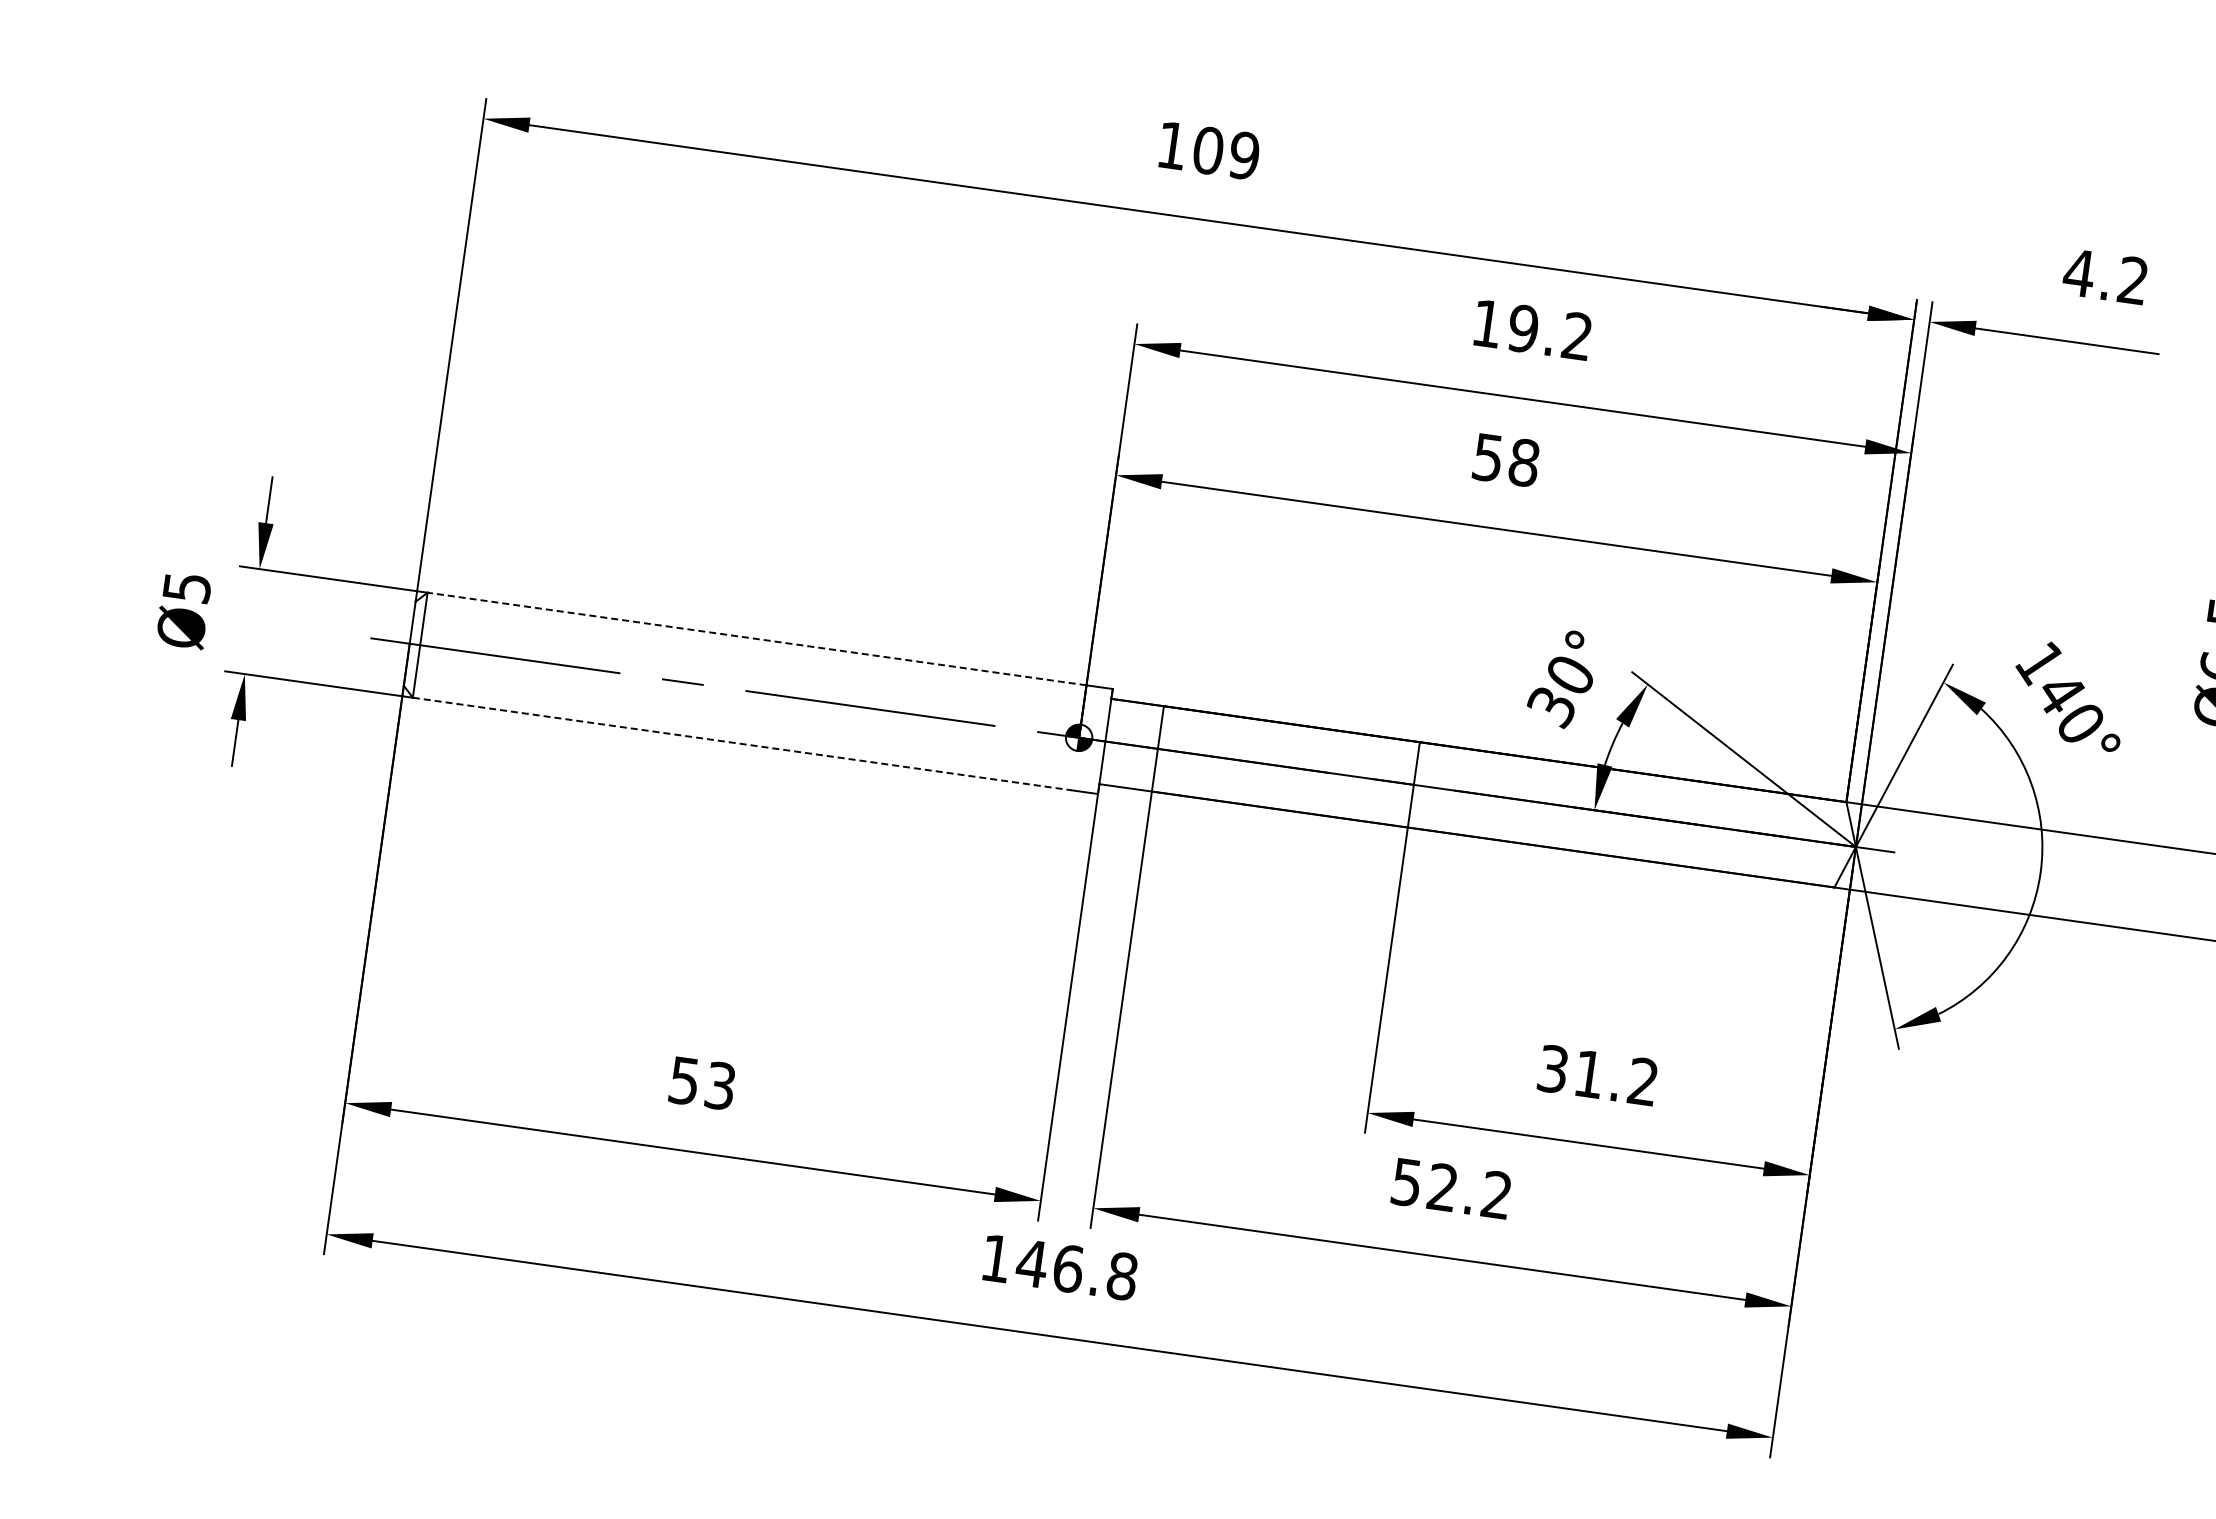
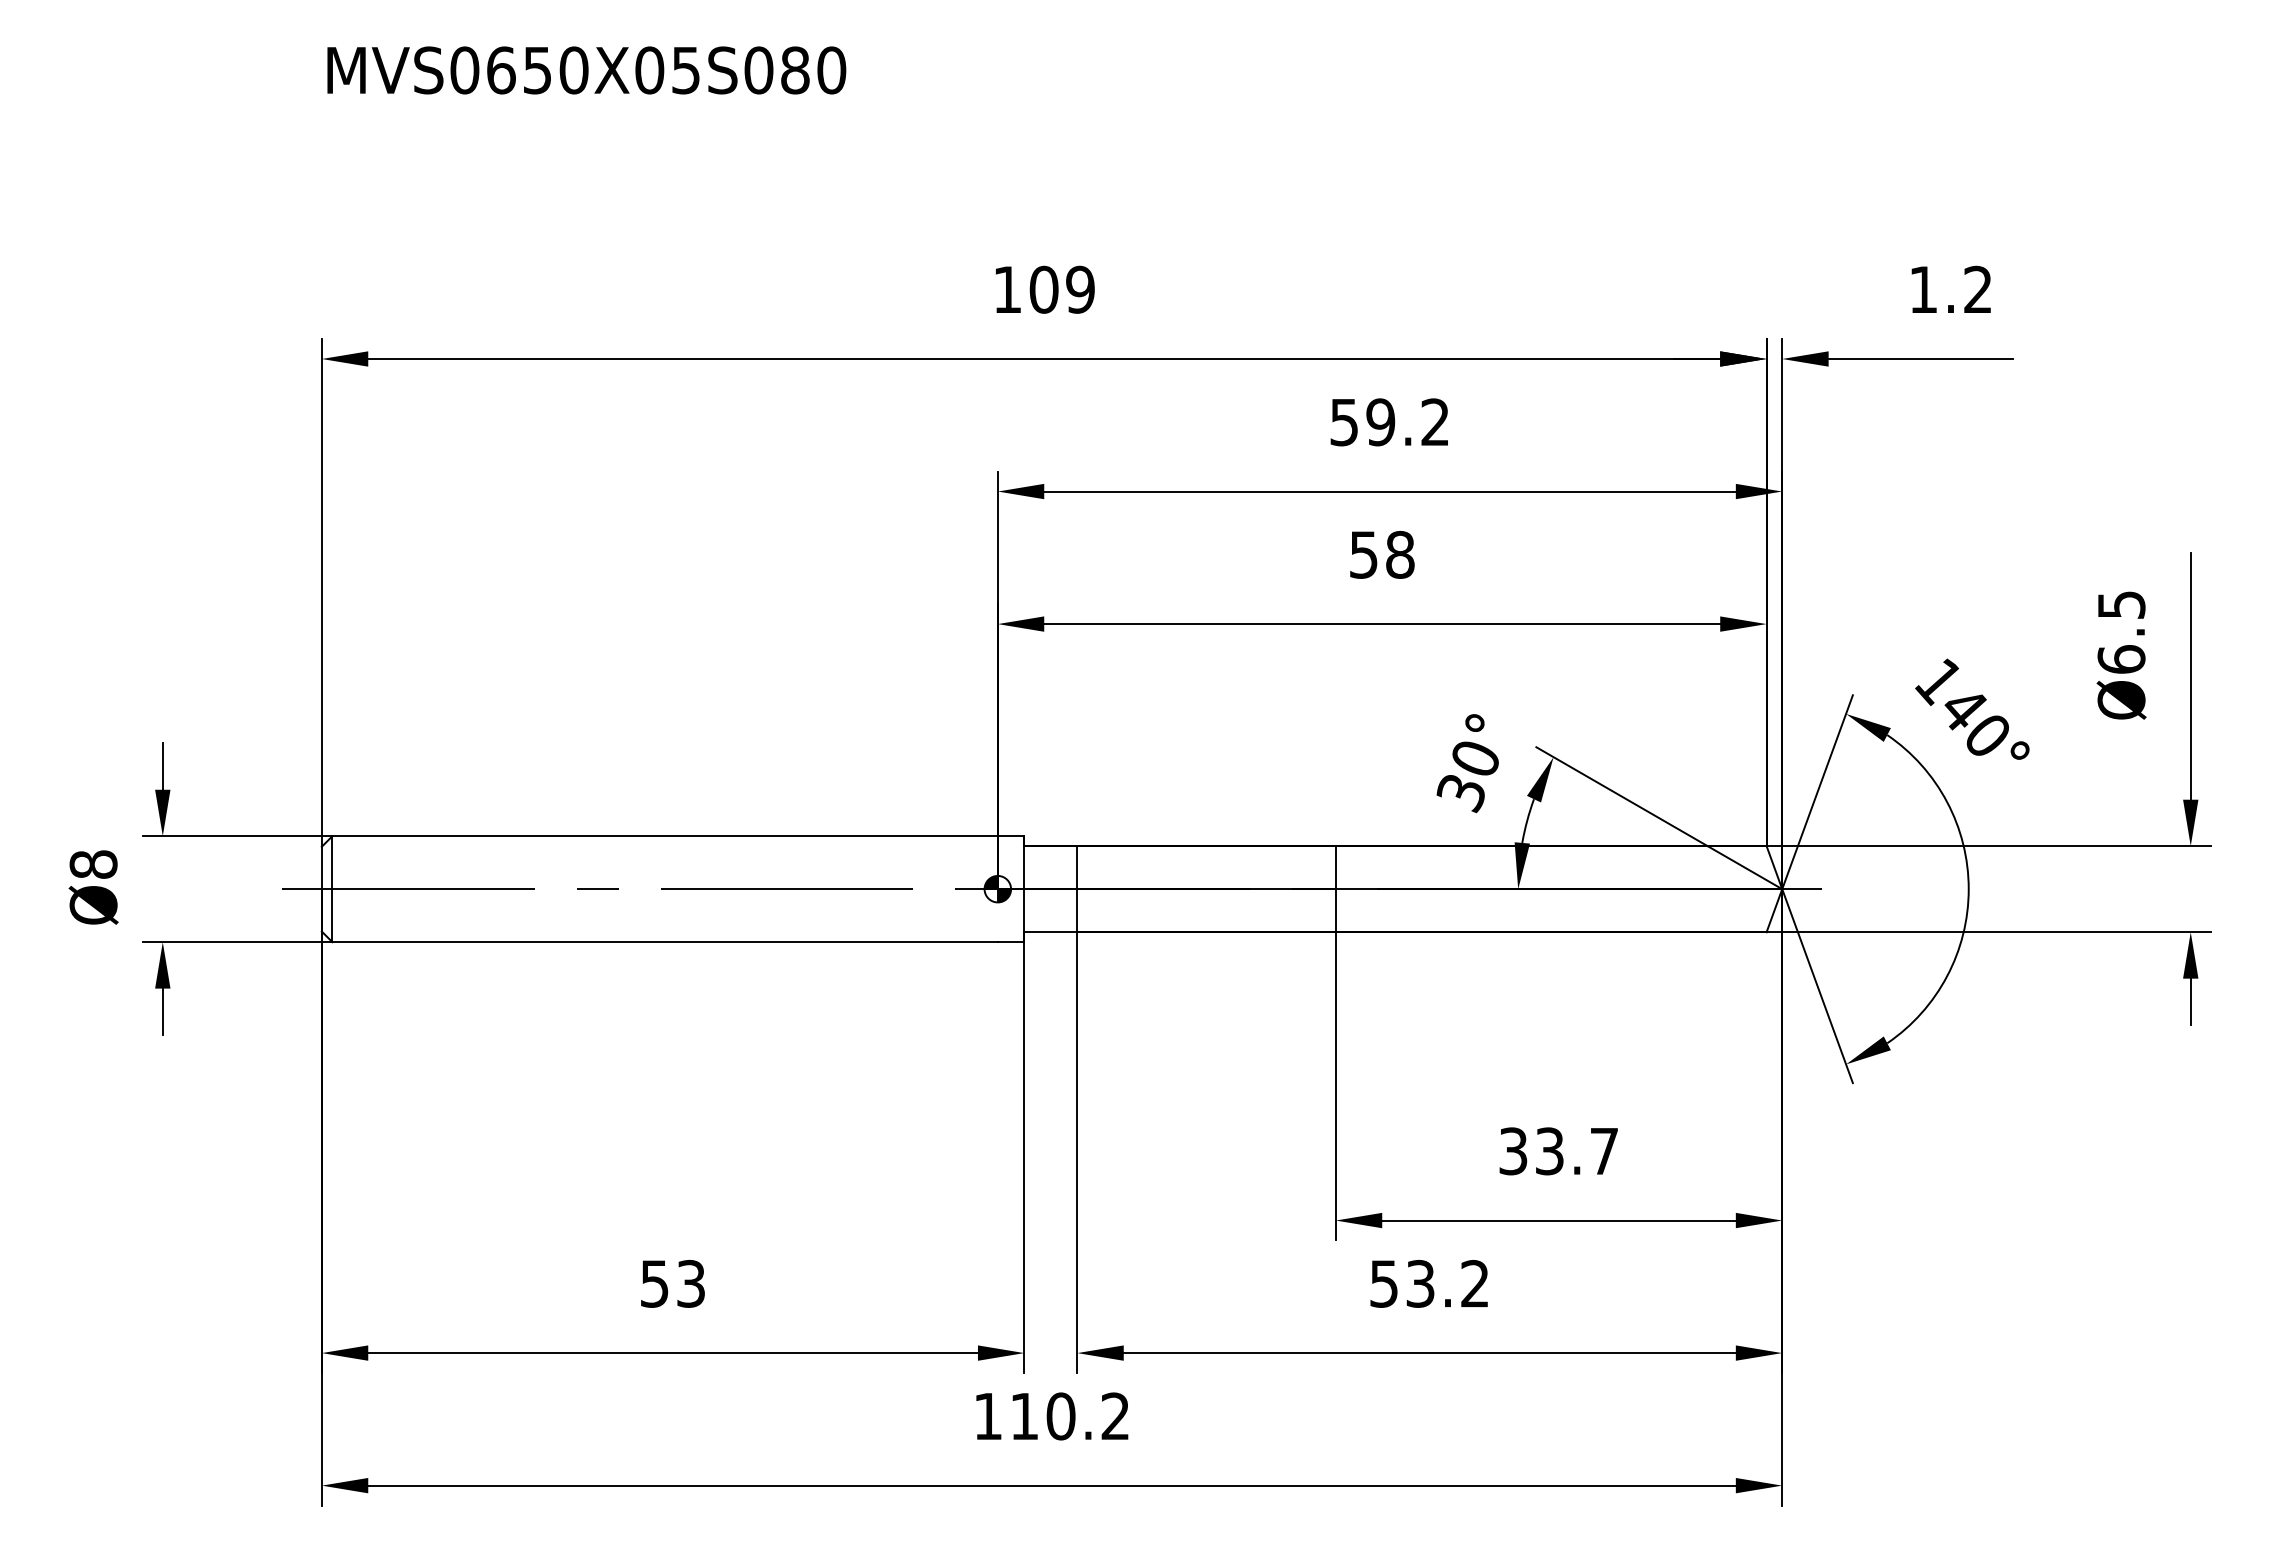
text: (2079, 272) -> (1923, 289), 4.2 -> 1.2
text: (1486, 323) -> (1343, 422), 19.2 -> 59.2
text: (187, 587) -> (93, 864), Ø5 -> Ø8
line: (757, 639) -> (665, 836), dashed -> solid
line: (742, 744) -> (665, 942), dashed -> solid
text: (1615, 1078) -> (1576, 1151), 31.2 -> 33.7
text: (1442, 1187) -> (1420, 1283), 52.2 -> 53.2
text: (1076, 1269) -> (1069, 1416), 146.8 -> 110.2

